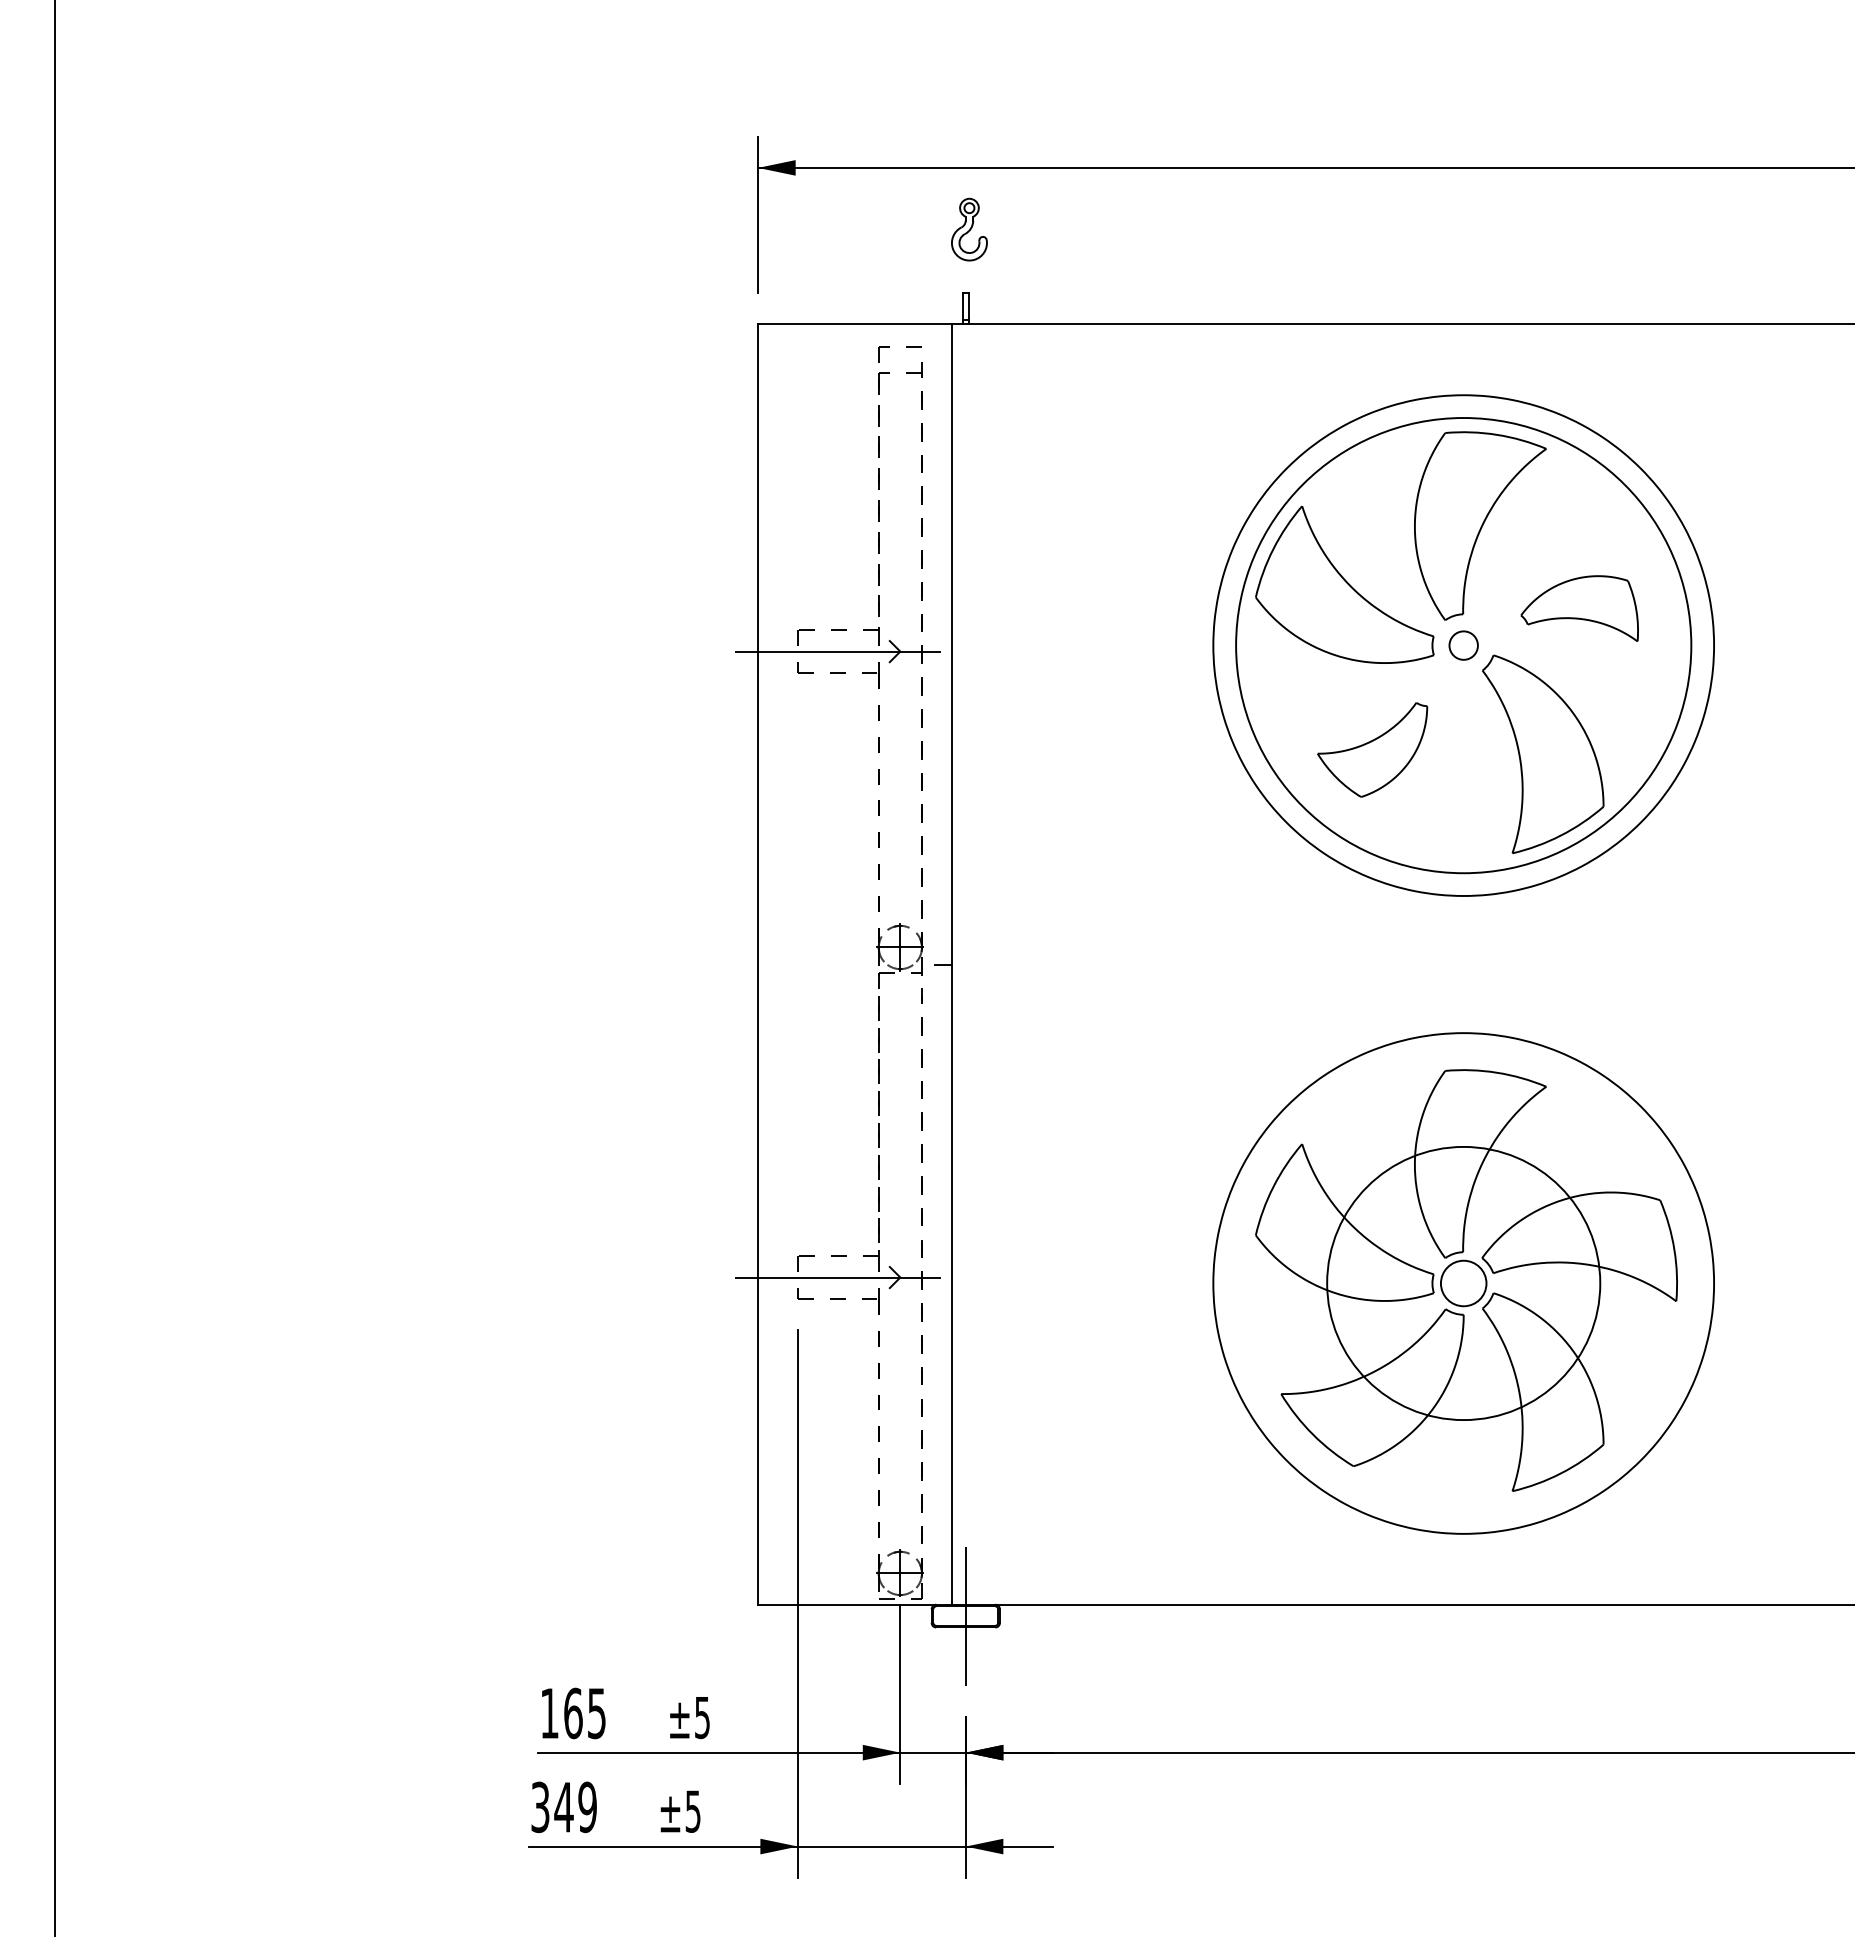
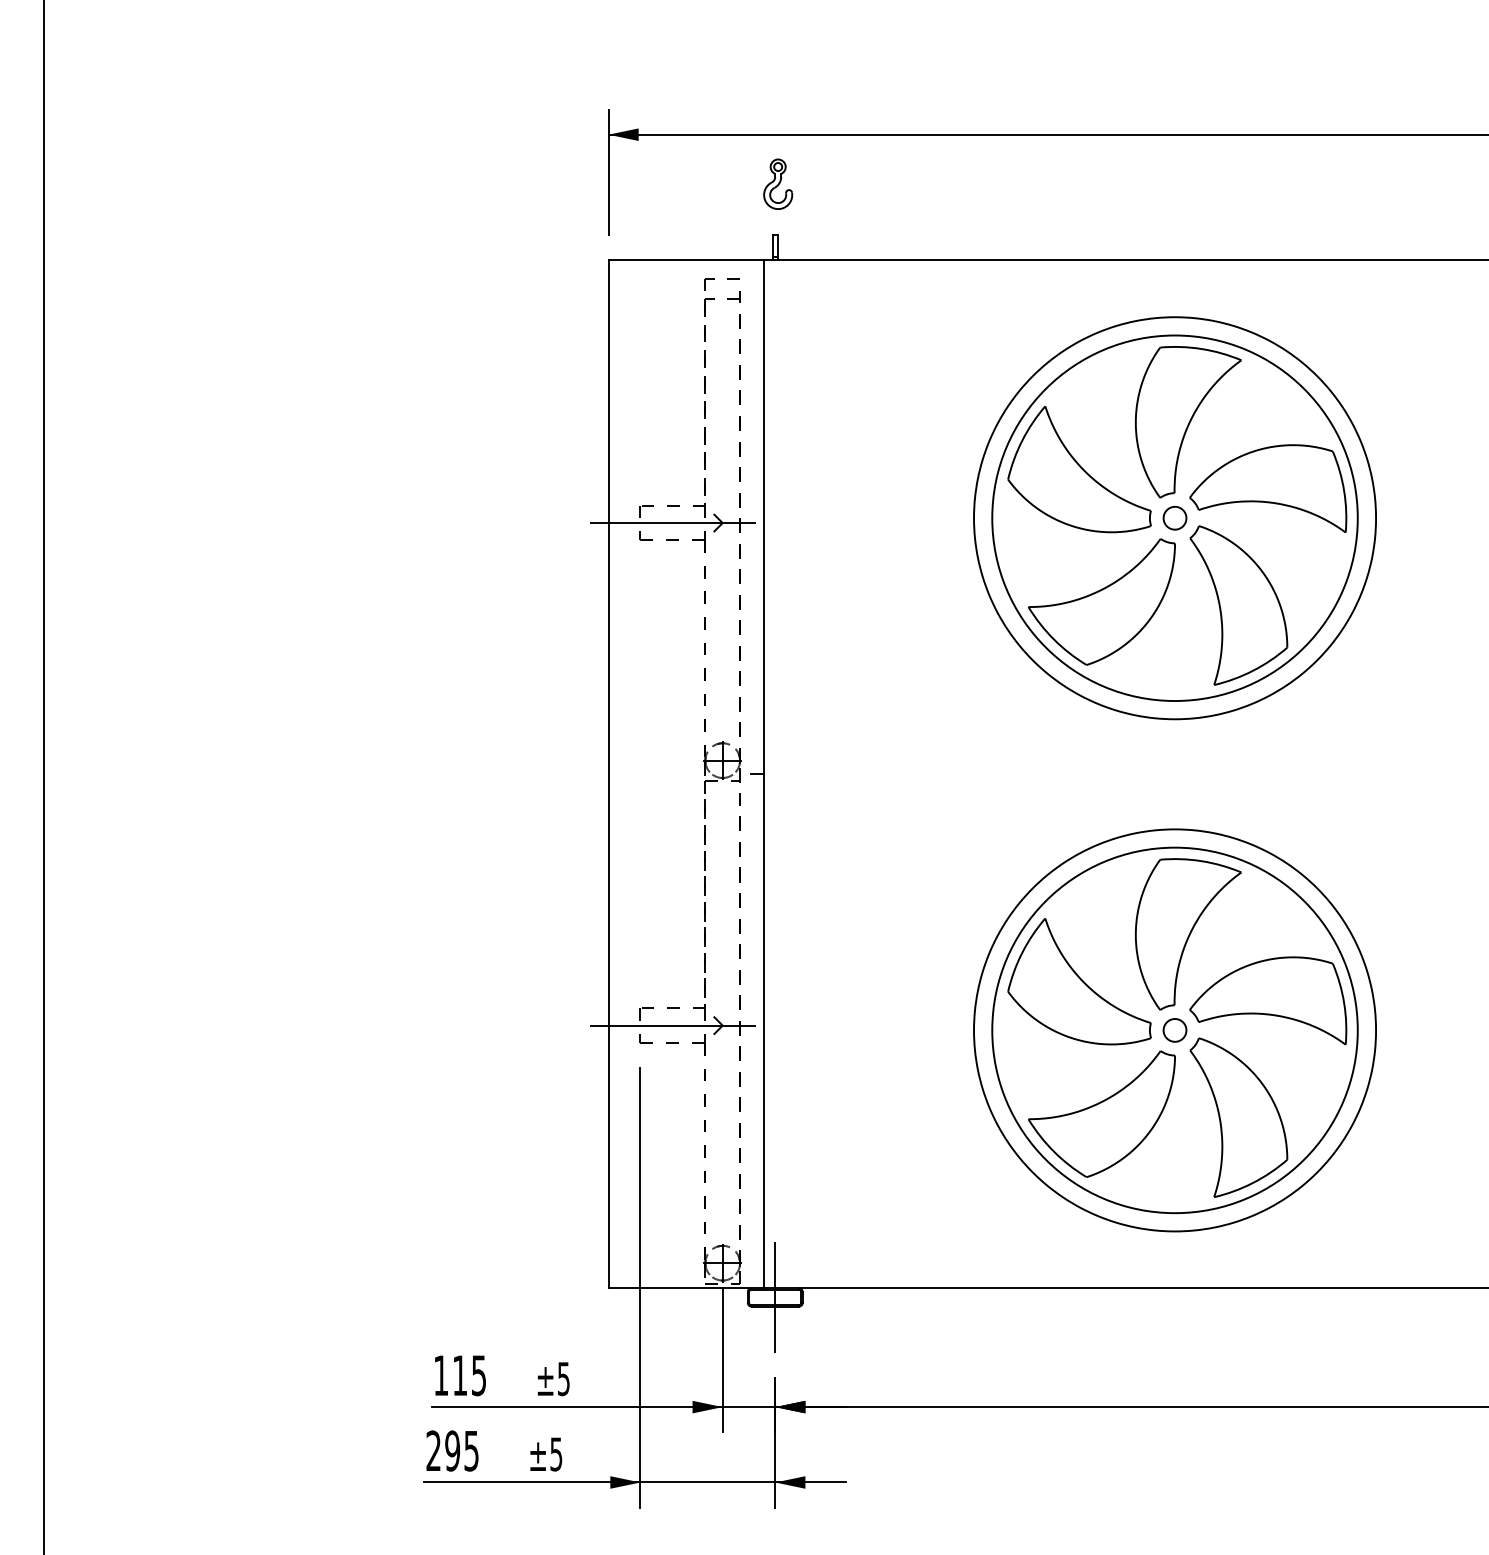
part: (1579, 608) -> (1267, 488), size x1.67
part: (1372, 749) -> (1101, 601), size x1.67
circle: (1463, 1283) -> (1174, 1030), size x0.62
circle: (1463, 1283) -> (1174, 1030), size x1.67
text: (573, 1713) -> (460, 1375), 165 -> 115
text: (563, 1807) -> (452, 1451), 349 -> 295

